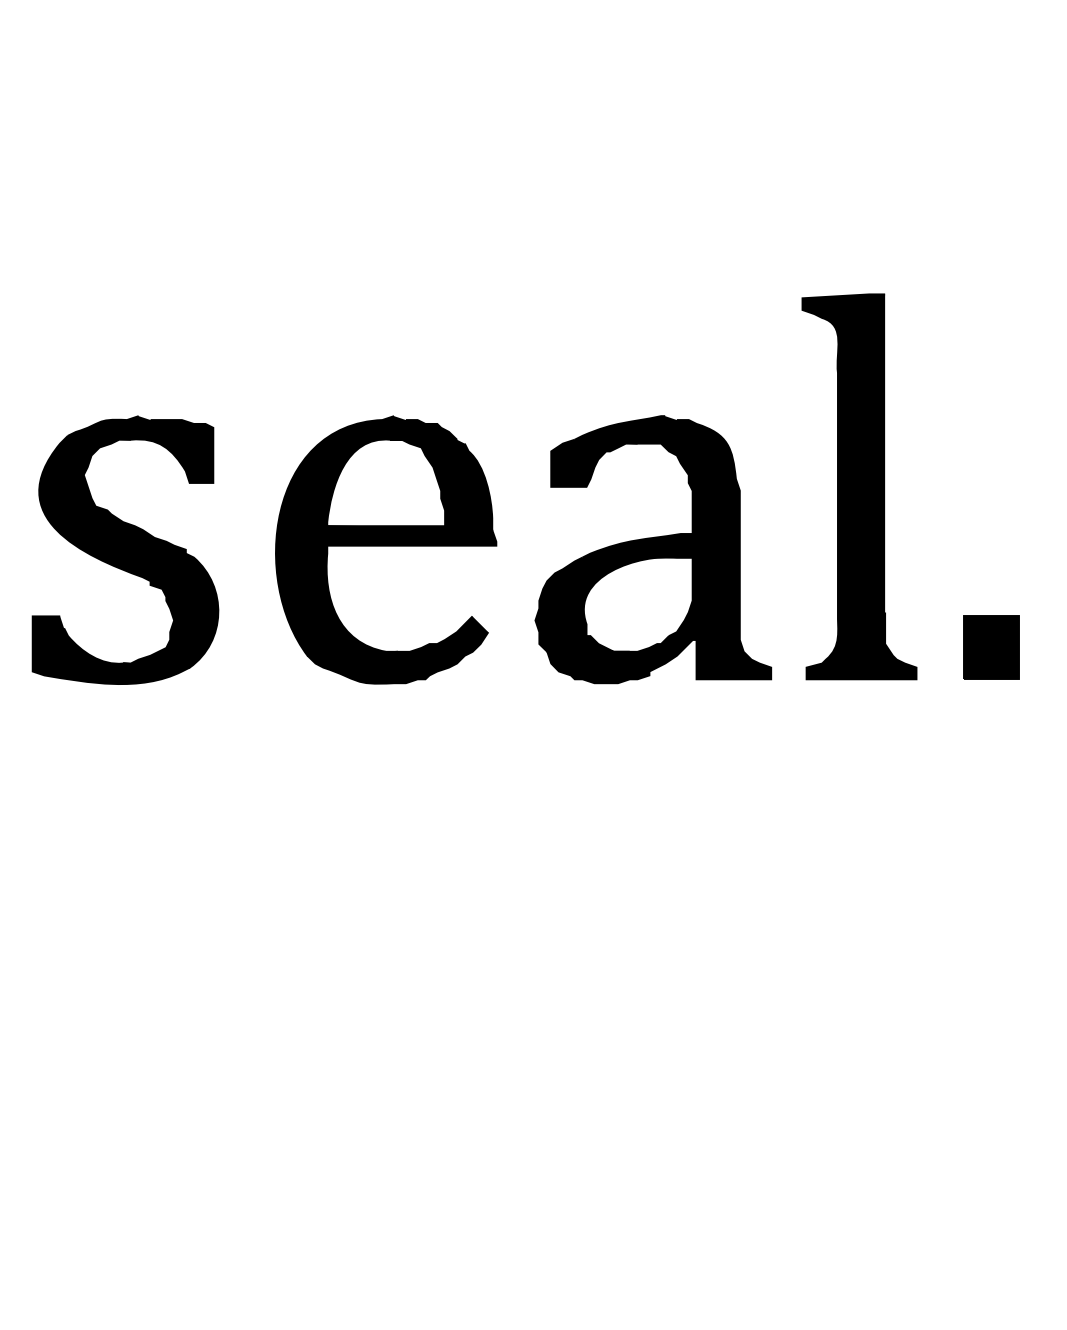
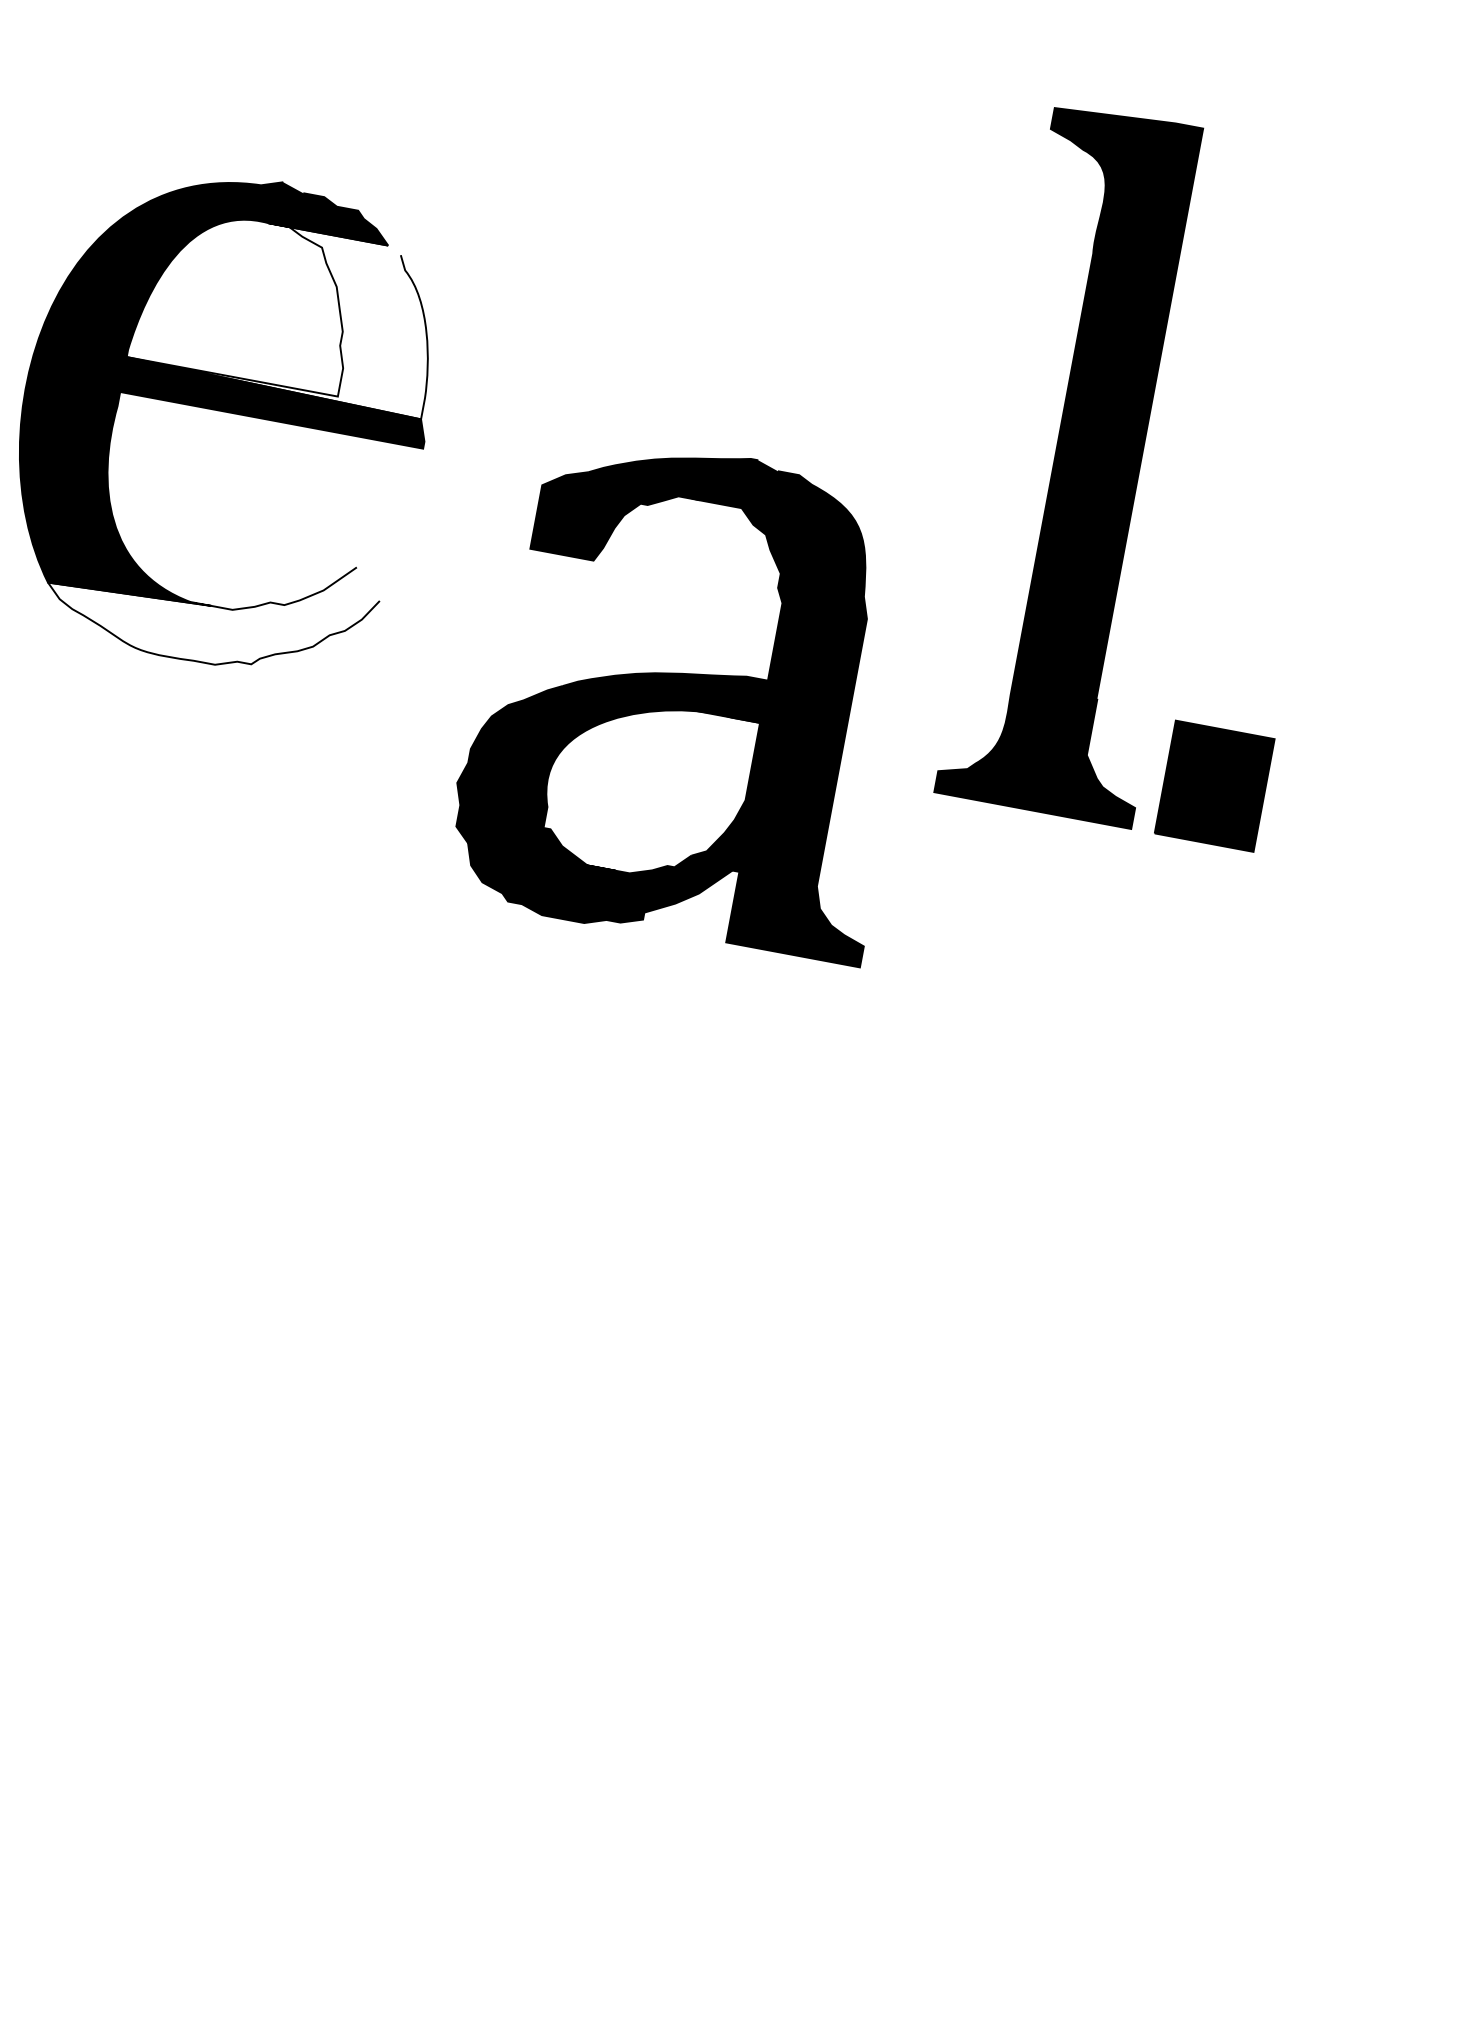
fill: (409, 484) -> (288, 309), removed
part: (653, 549) -> (692, 695), moved
part: (991, 647) -> (1215, 785), moved
fill: (397, 649) -> (211, 601), removed

